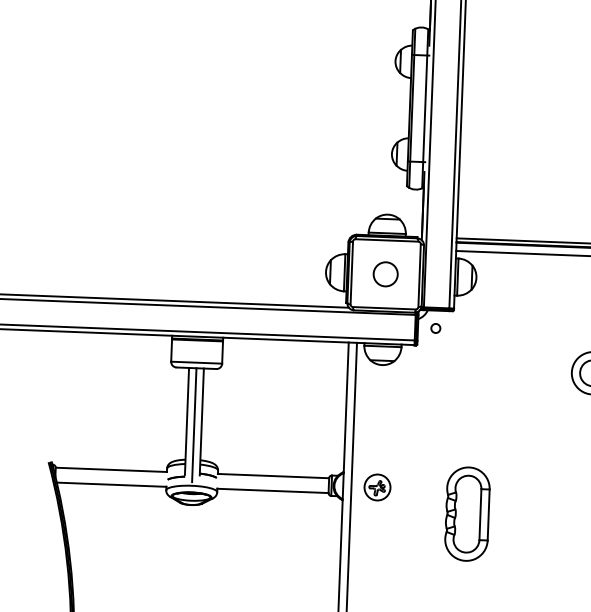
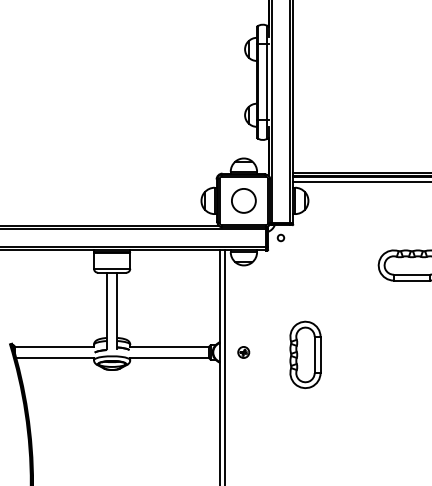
circle: (385, 273) -> (243, 200), size x1.4
line: (194, 424) -> (112, 312), removed
part: (376, 487) -> (243, 352), size x0.6
part: (467, 513) -> (305, 354), moved

